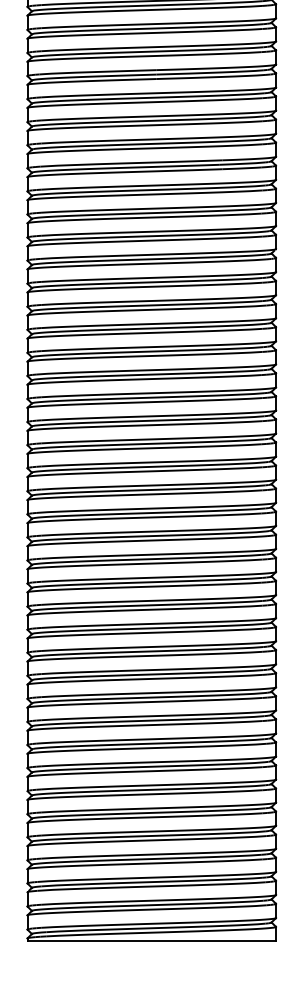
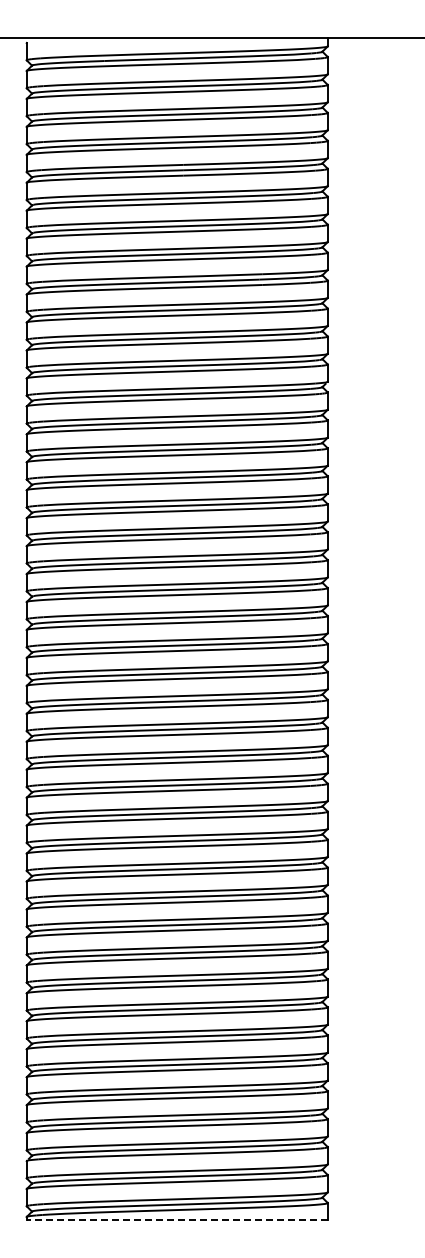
line: (151, 941) -> (176, 1220), solid -> dashed

